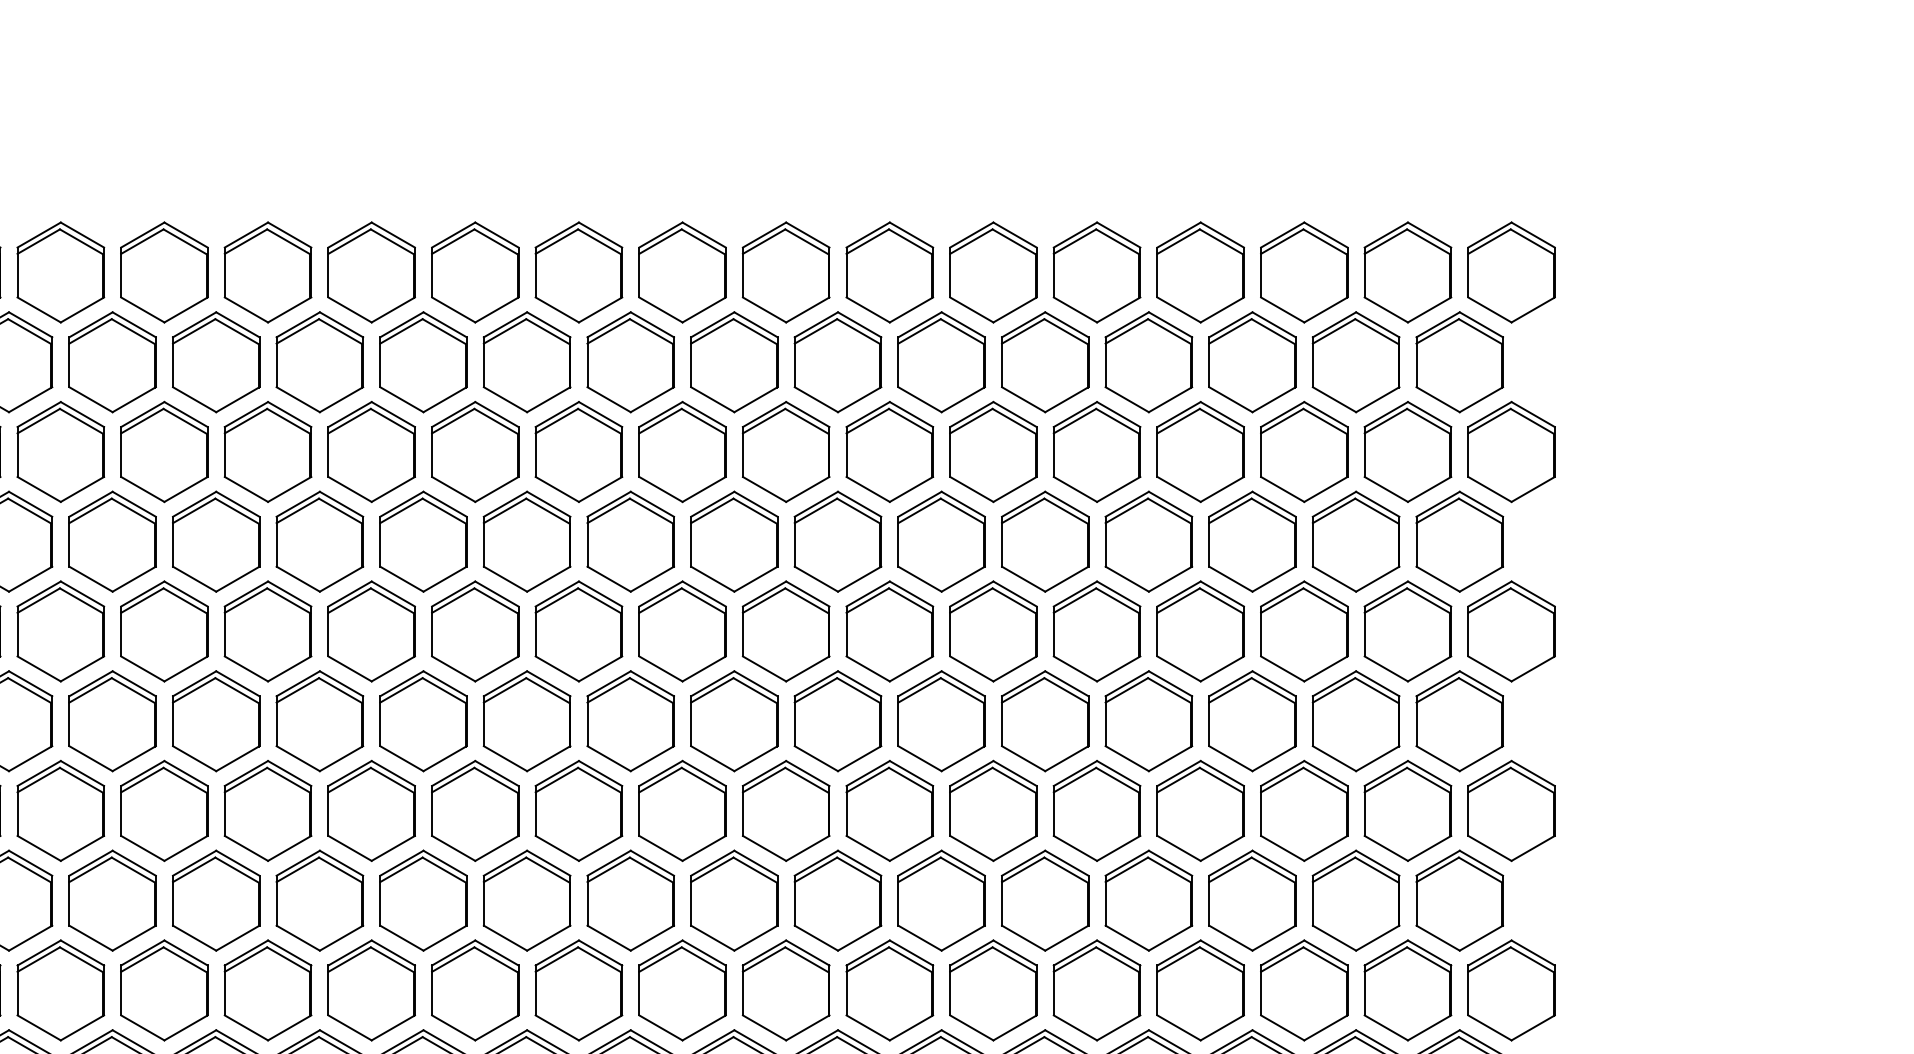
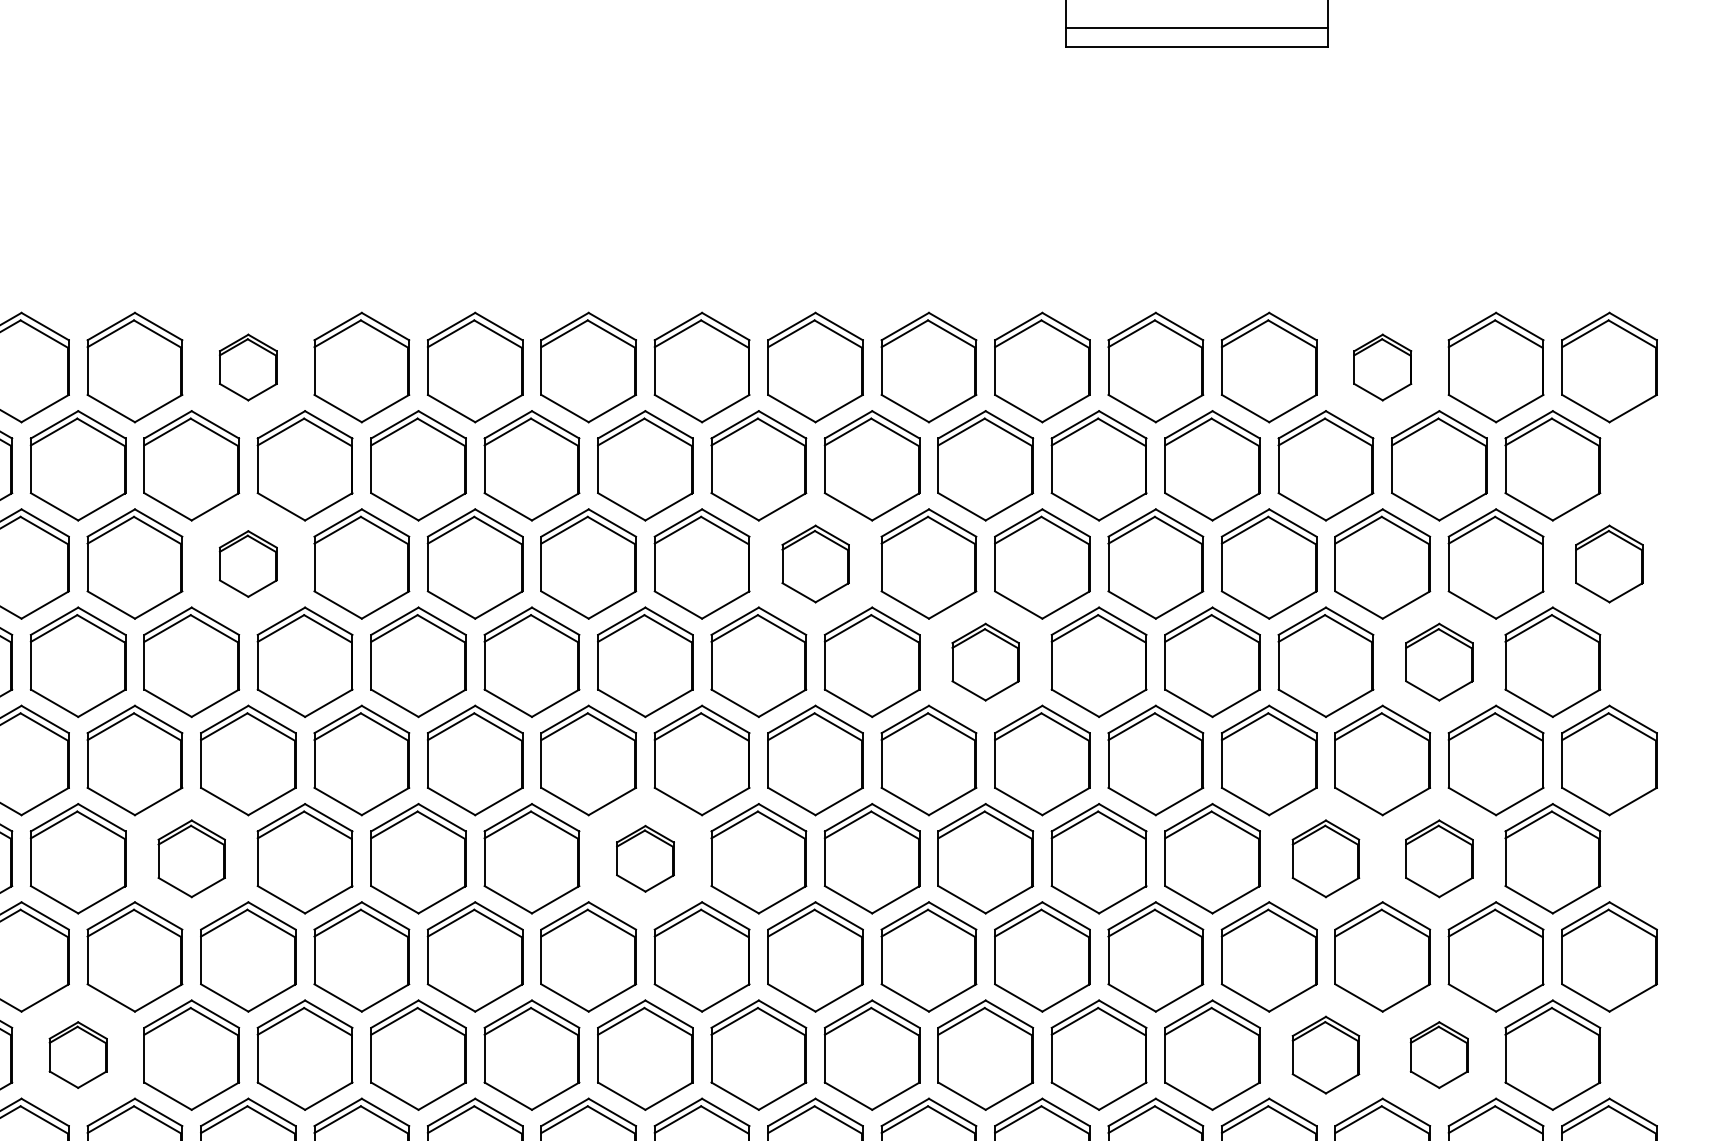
part: (267, 272) -> (247, 367), size x0.6
part: (1304, 272) -> (1382, 367), size x0.6
part: (267, 451) -> (247, 563), size x0.6
part: (786, 451) -> (815, 563), size x0.7
part: (1511, 451) -> (1609, 563), size x0.7
part: (941, 541) -> (985, 662), size x0.7
part: (1355, 541) -> (1438, 662), size x0.7
part: (216, 721) -> (191, 859), size x0.7
part: (630, 721) -> (645, 859), size x0.6
part: (1252, 721) -> (1325, 859), size x0.7
part: (1355, 721) -> (1438, 859), size x0.7
part: (112, 900) -> (78, 1054), size x0.6
part: (1252, 900) -> (1325, 1054), size x0.7
part: (1355, 900) -> (1438, 1054), size x0.6

